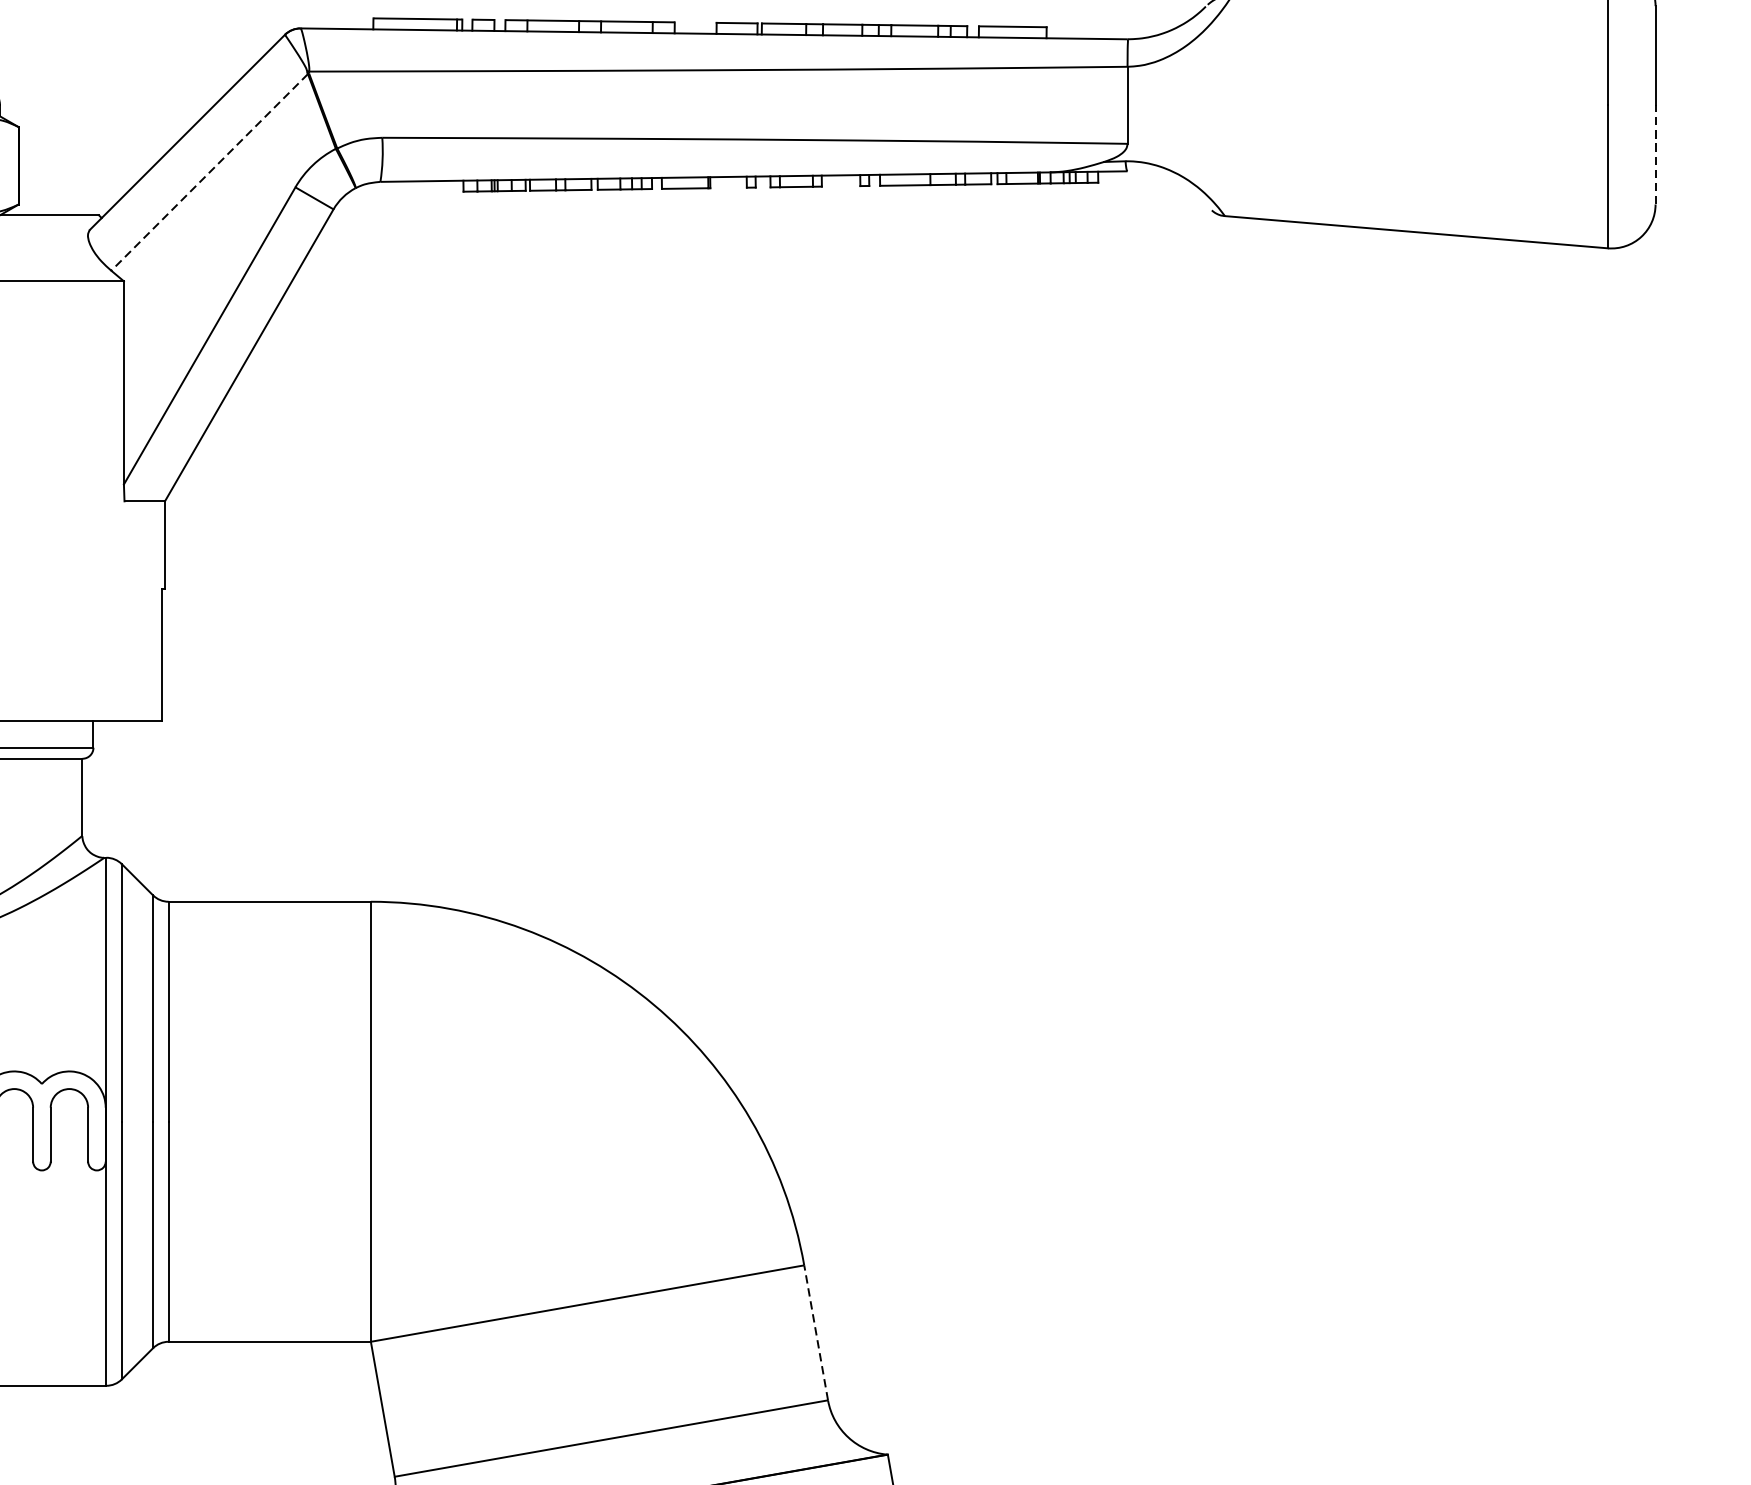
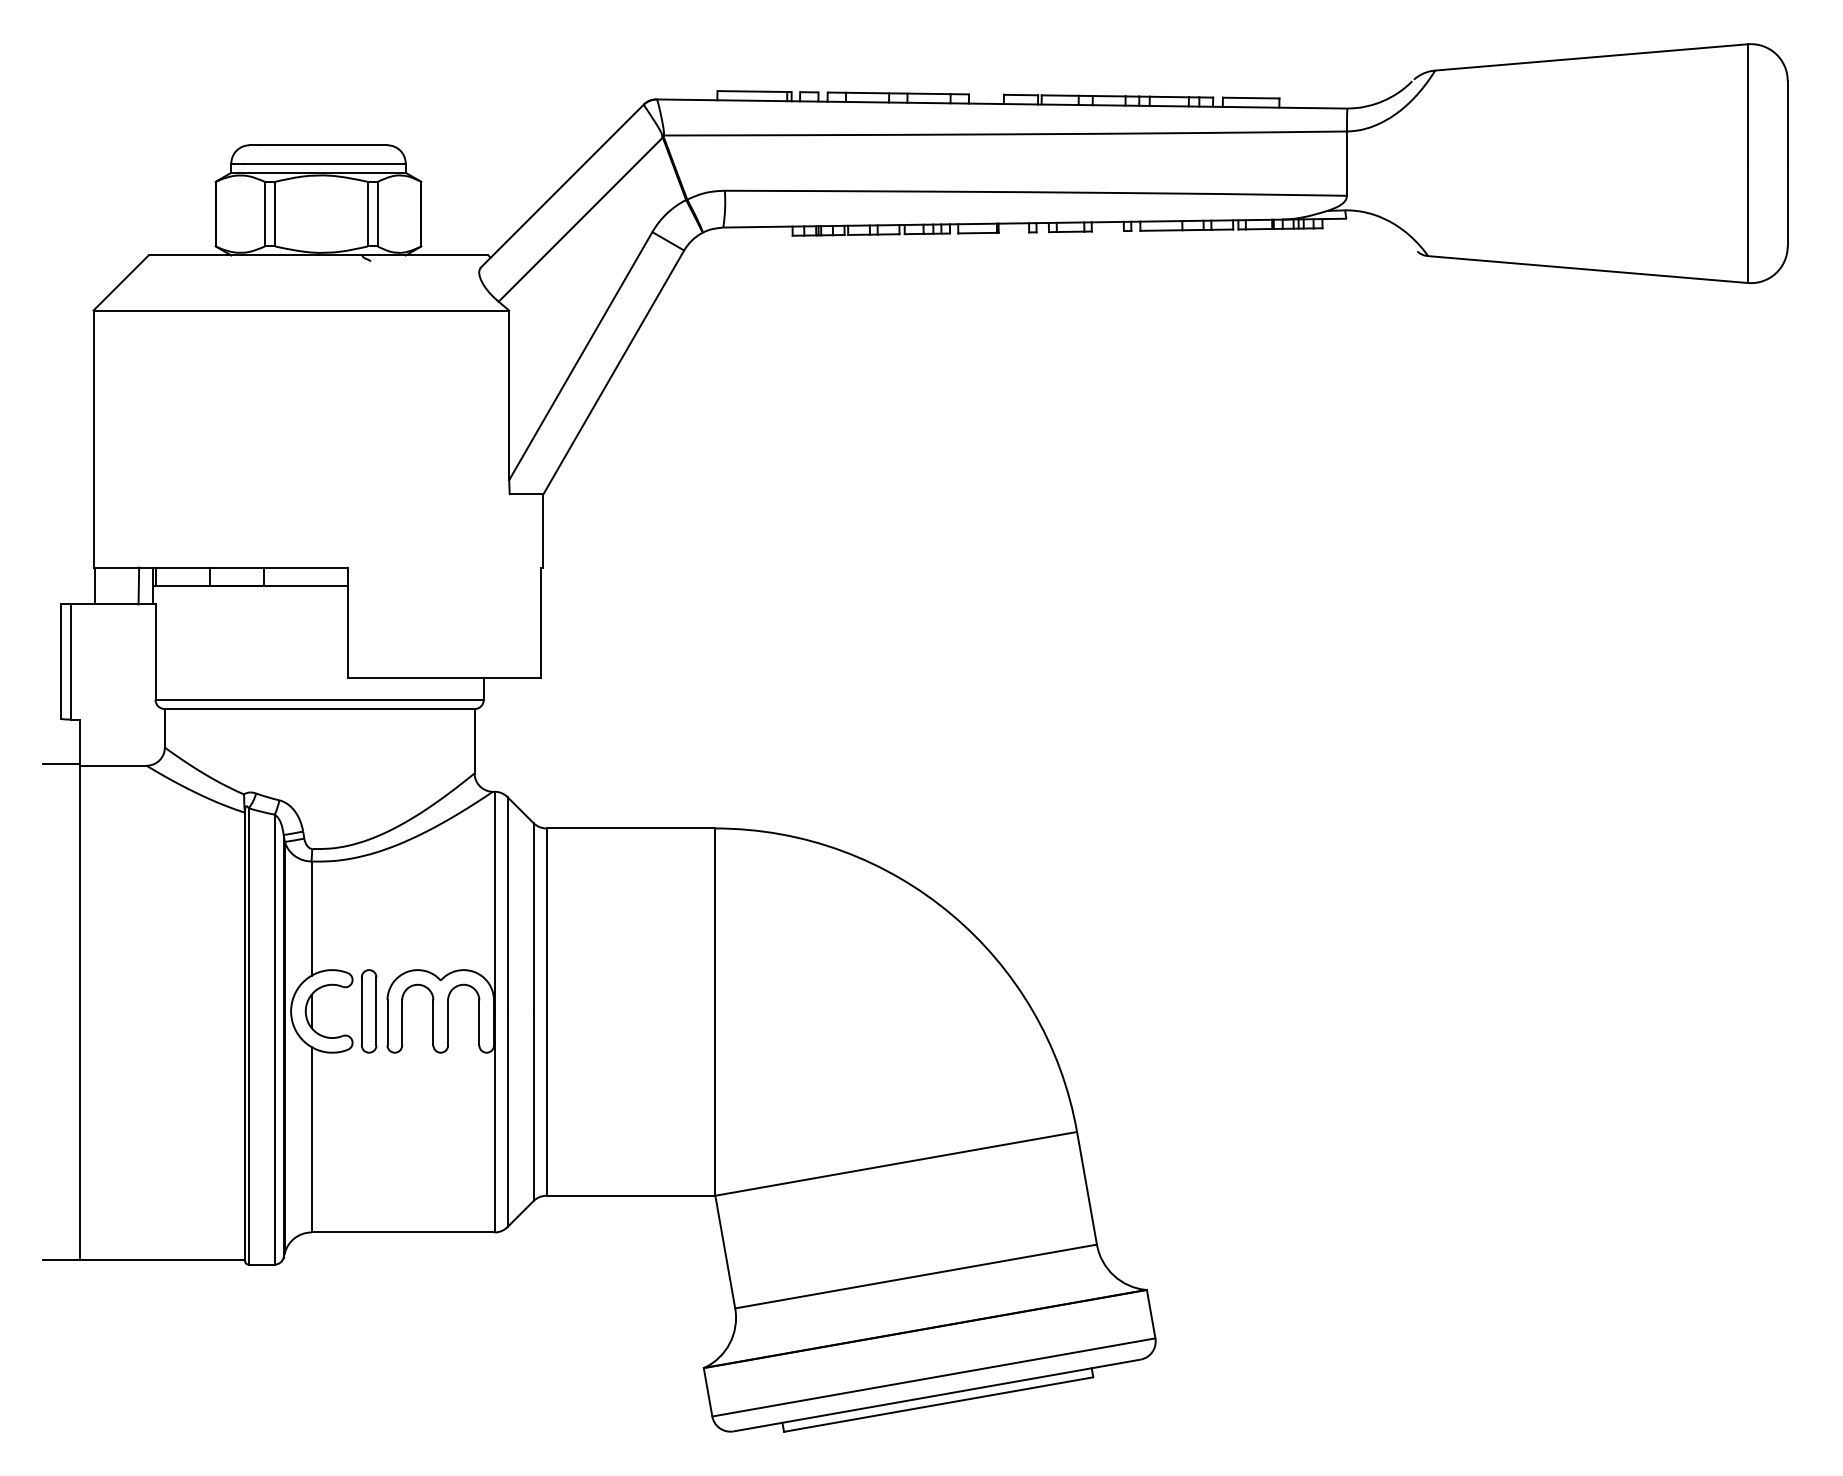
line: (1655, 154) -> (1787, 204), dashed -> solid
line: (209, 173) -> (580, 220), dashed -> solid
line: (815, 1331) -> (1086, 1187), dashed -> solid

